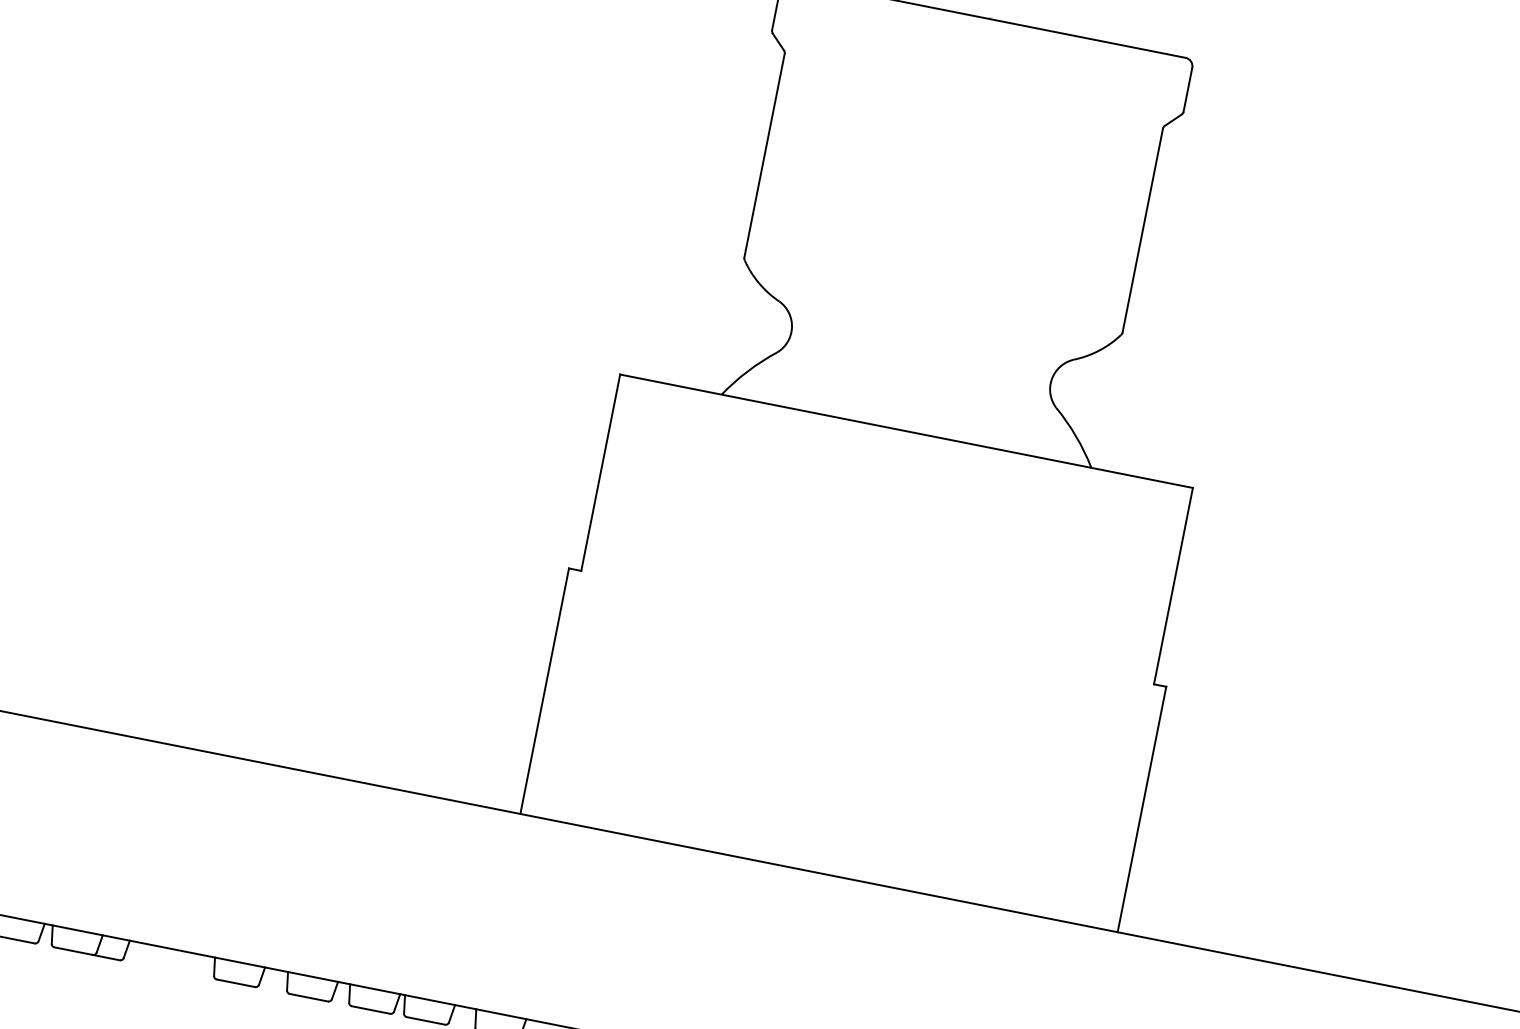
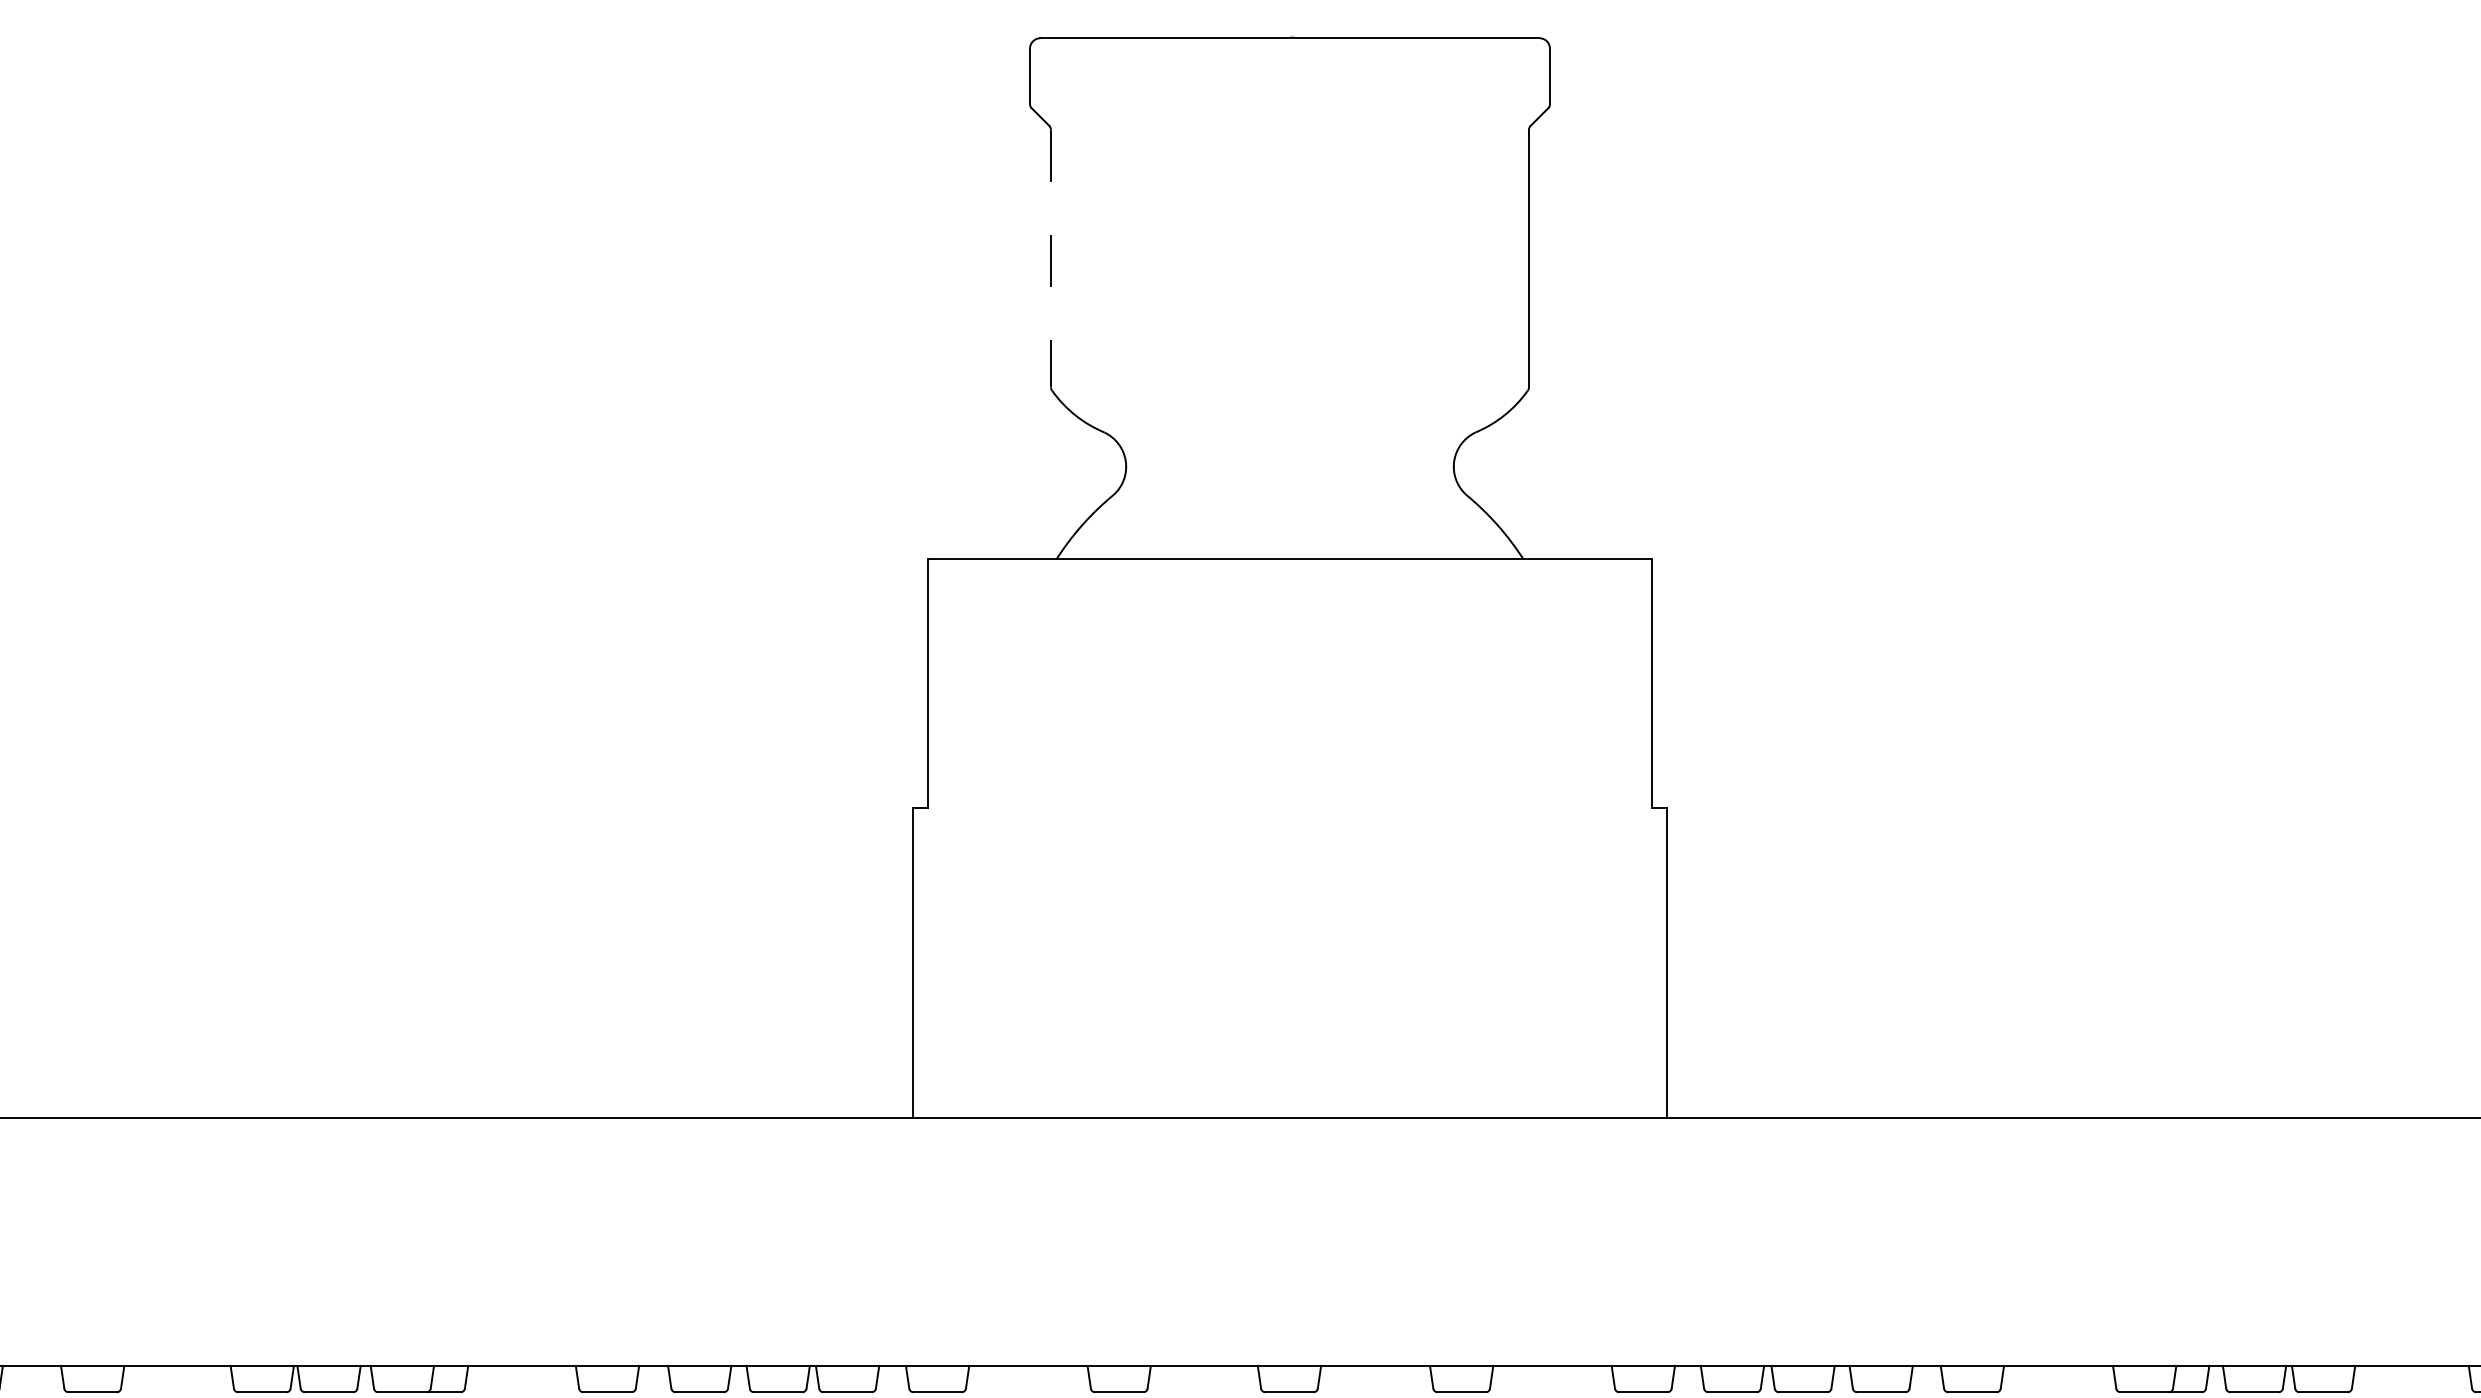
line: (764, 155) -> (1050, 258), solid -> dashed

